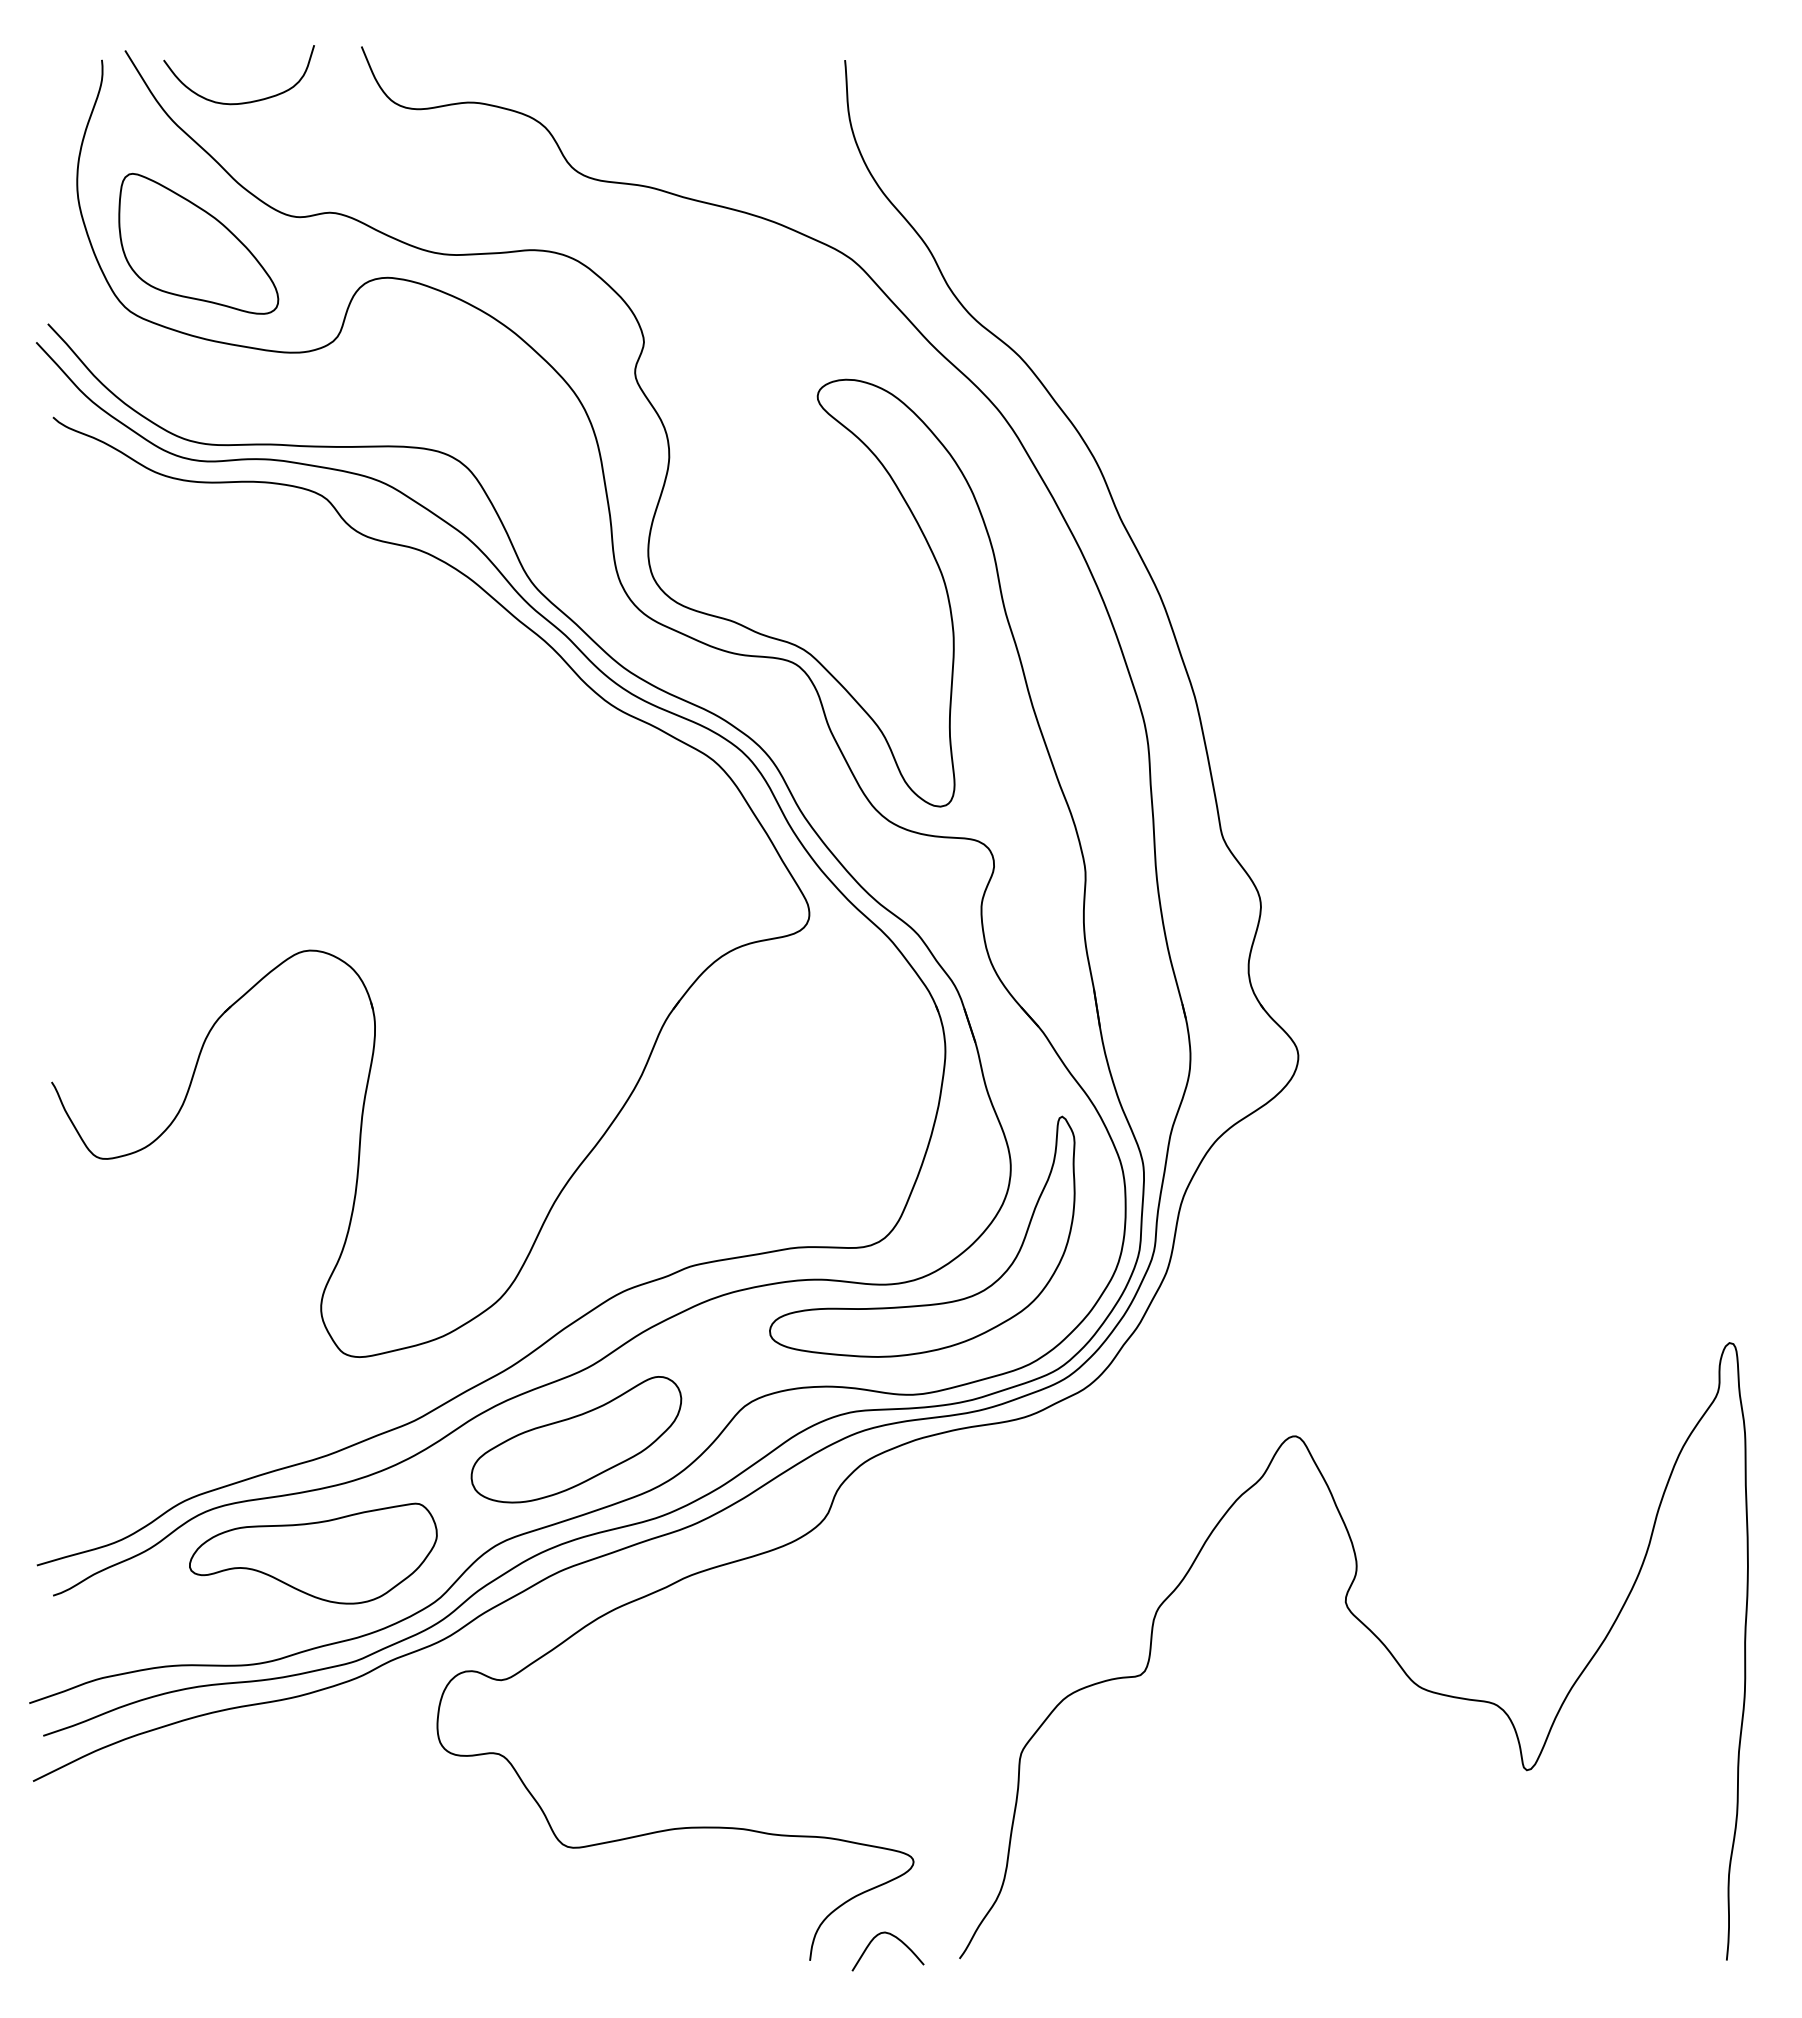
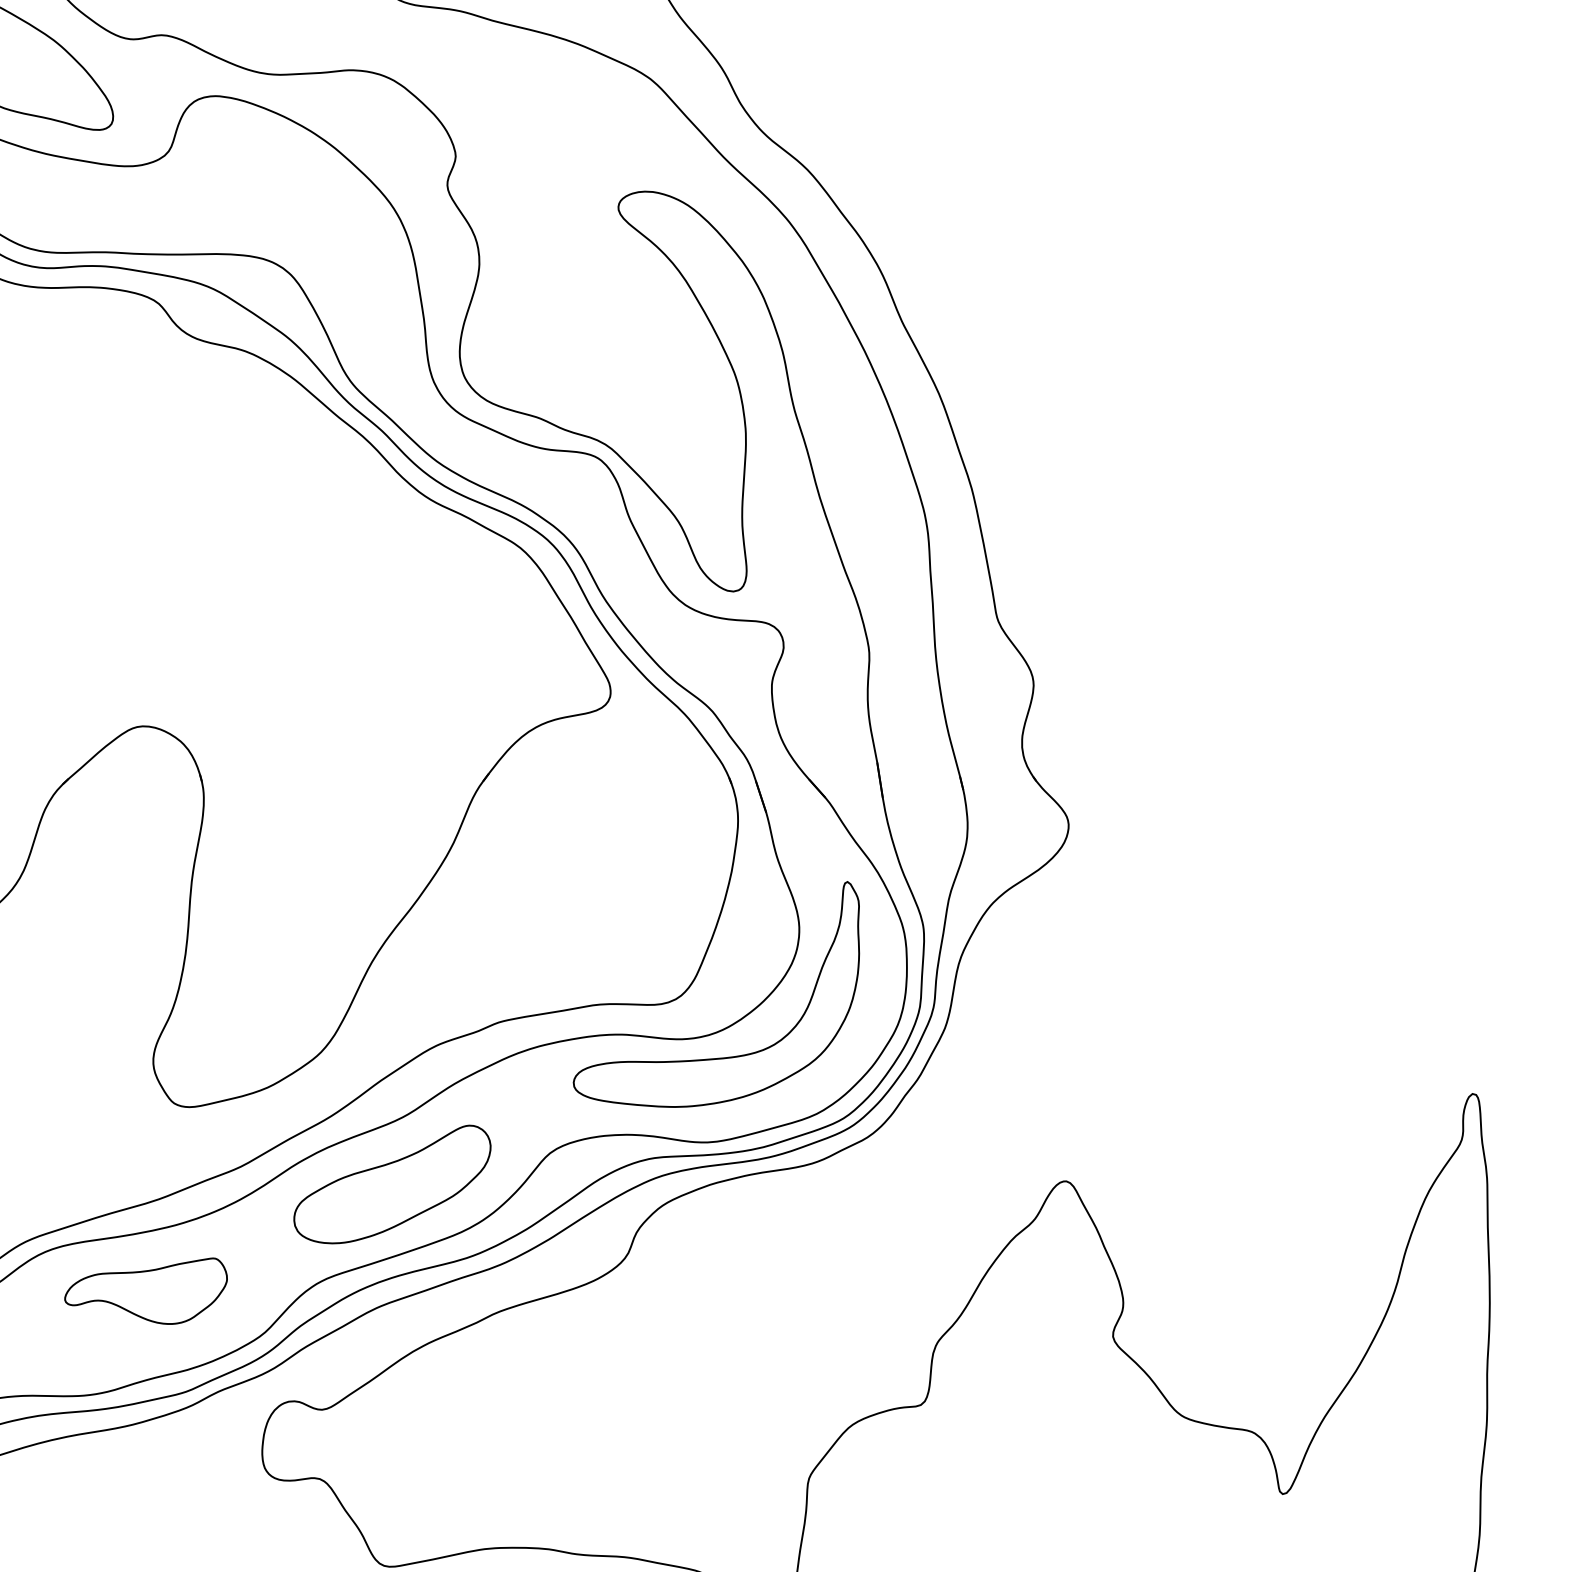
part: (313, 1553) -> (146, 1291), size x0.7

